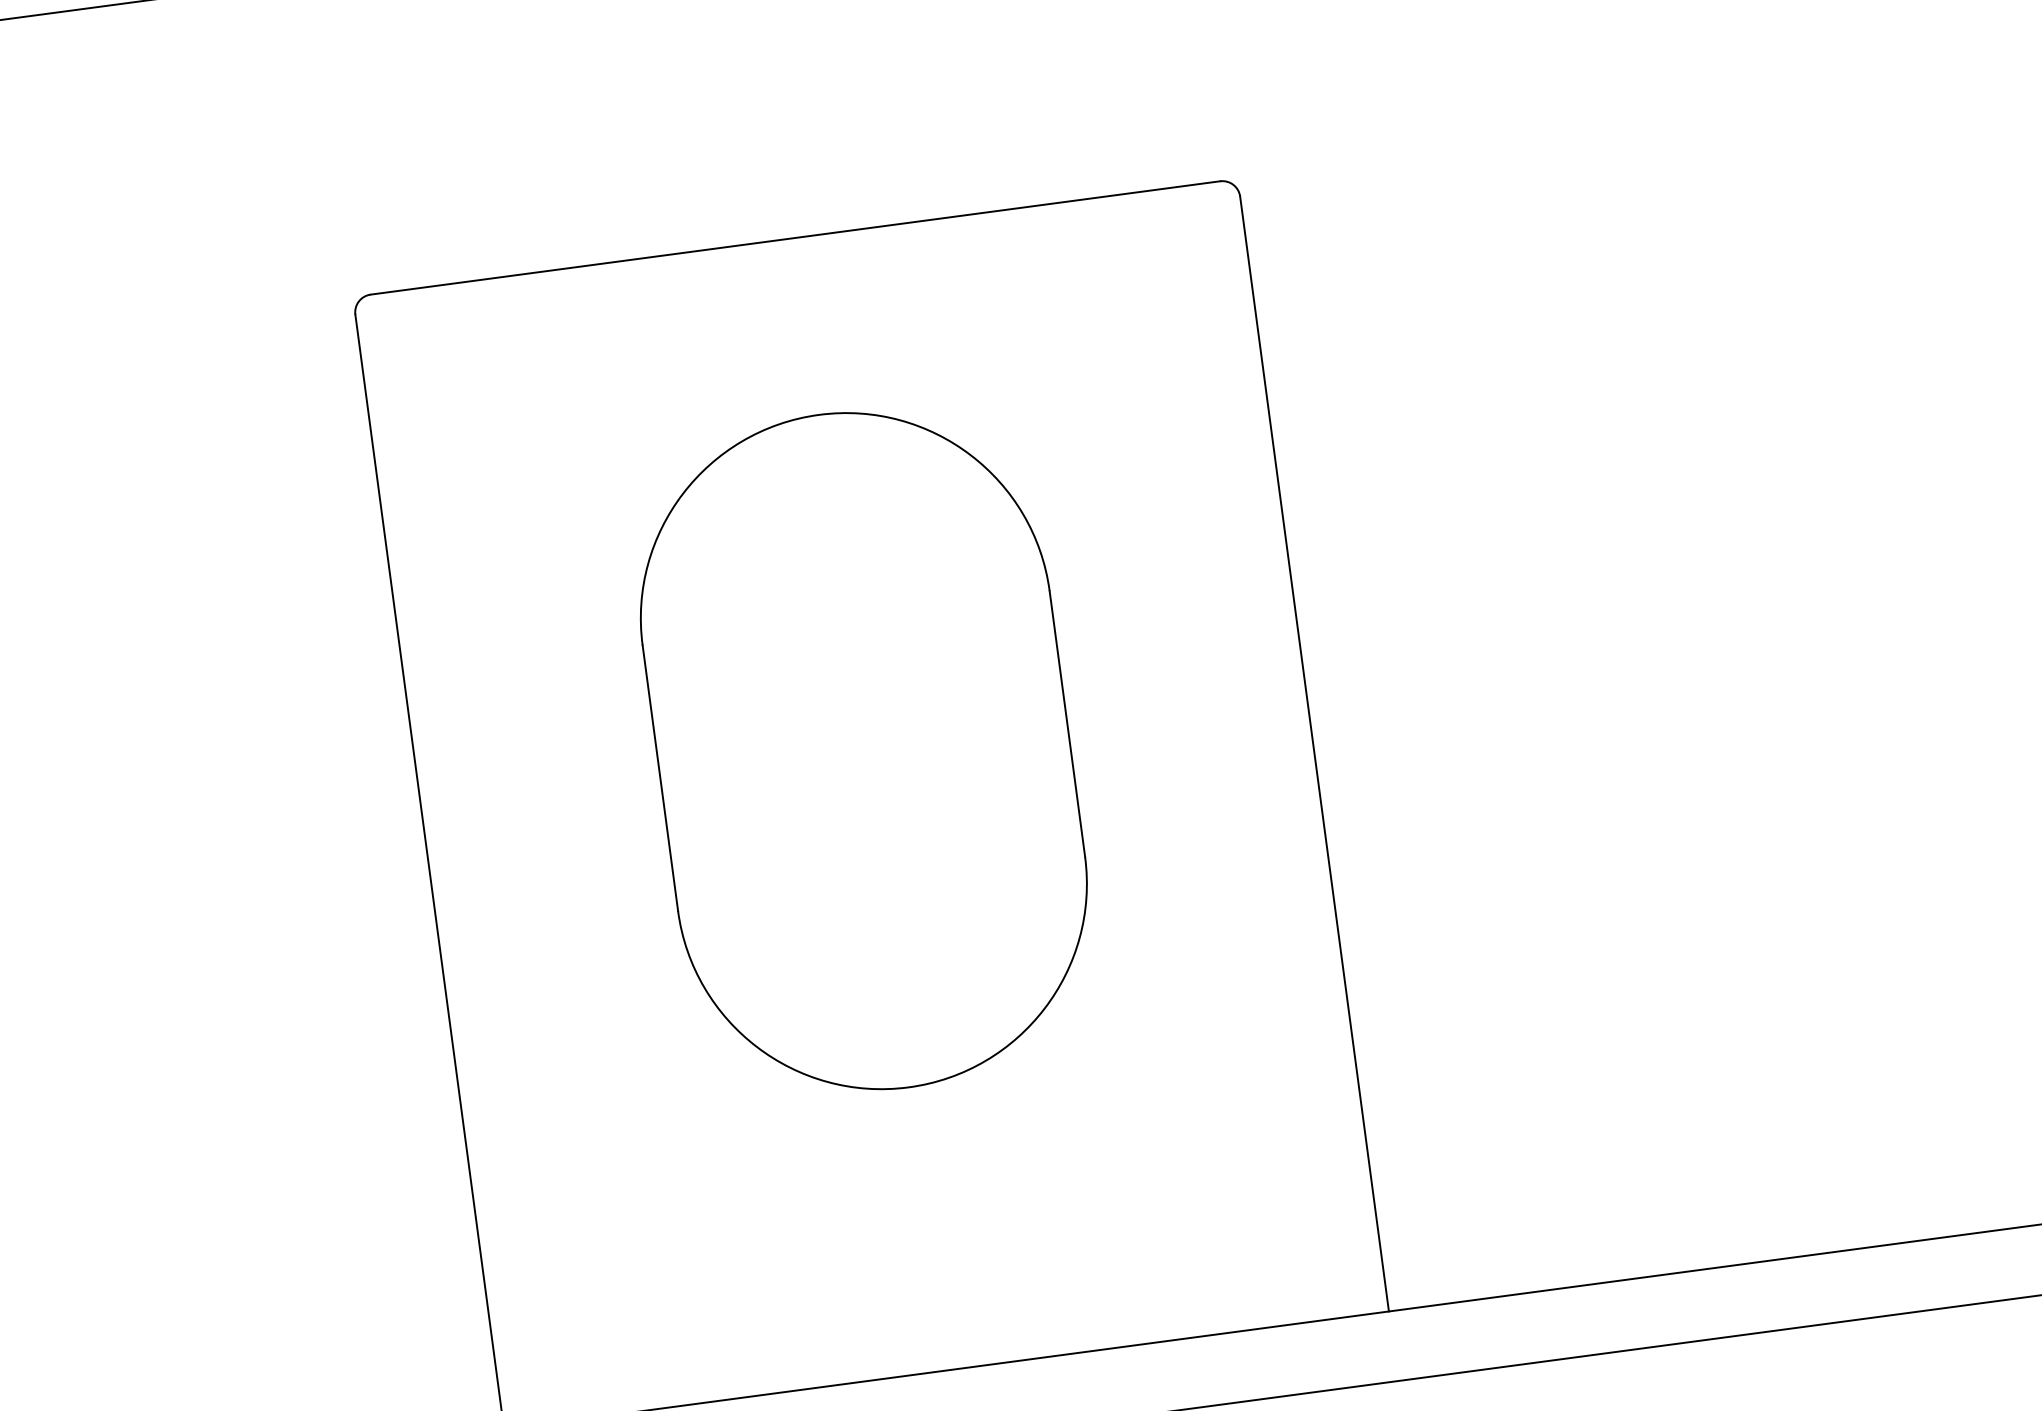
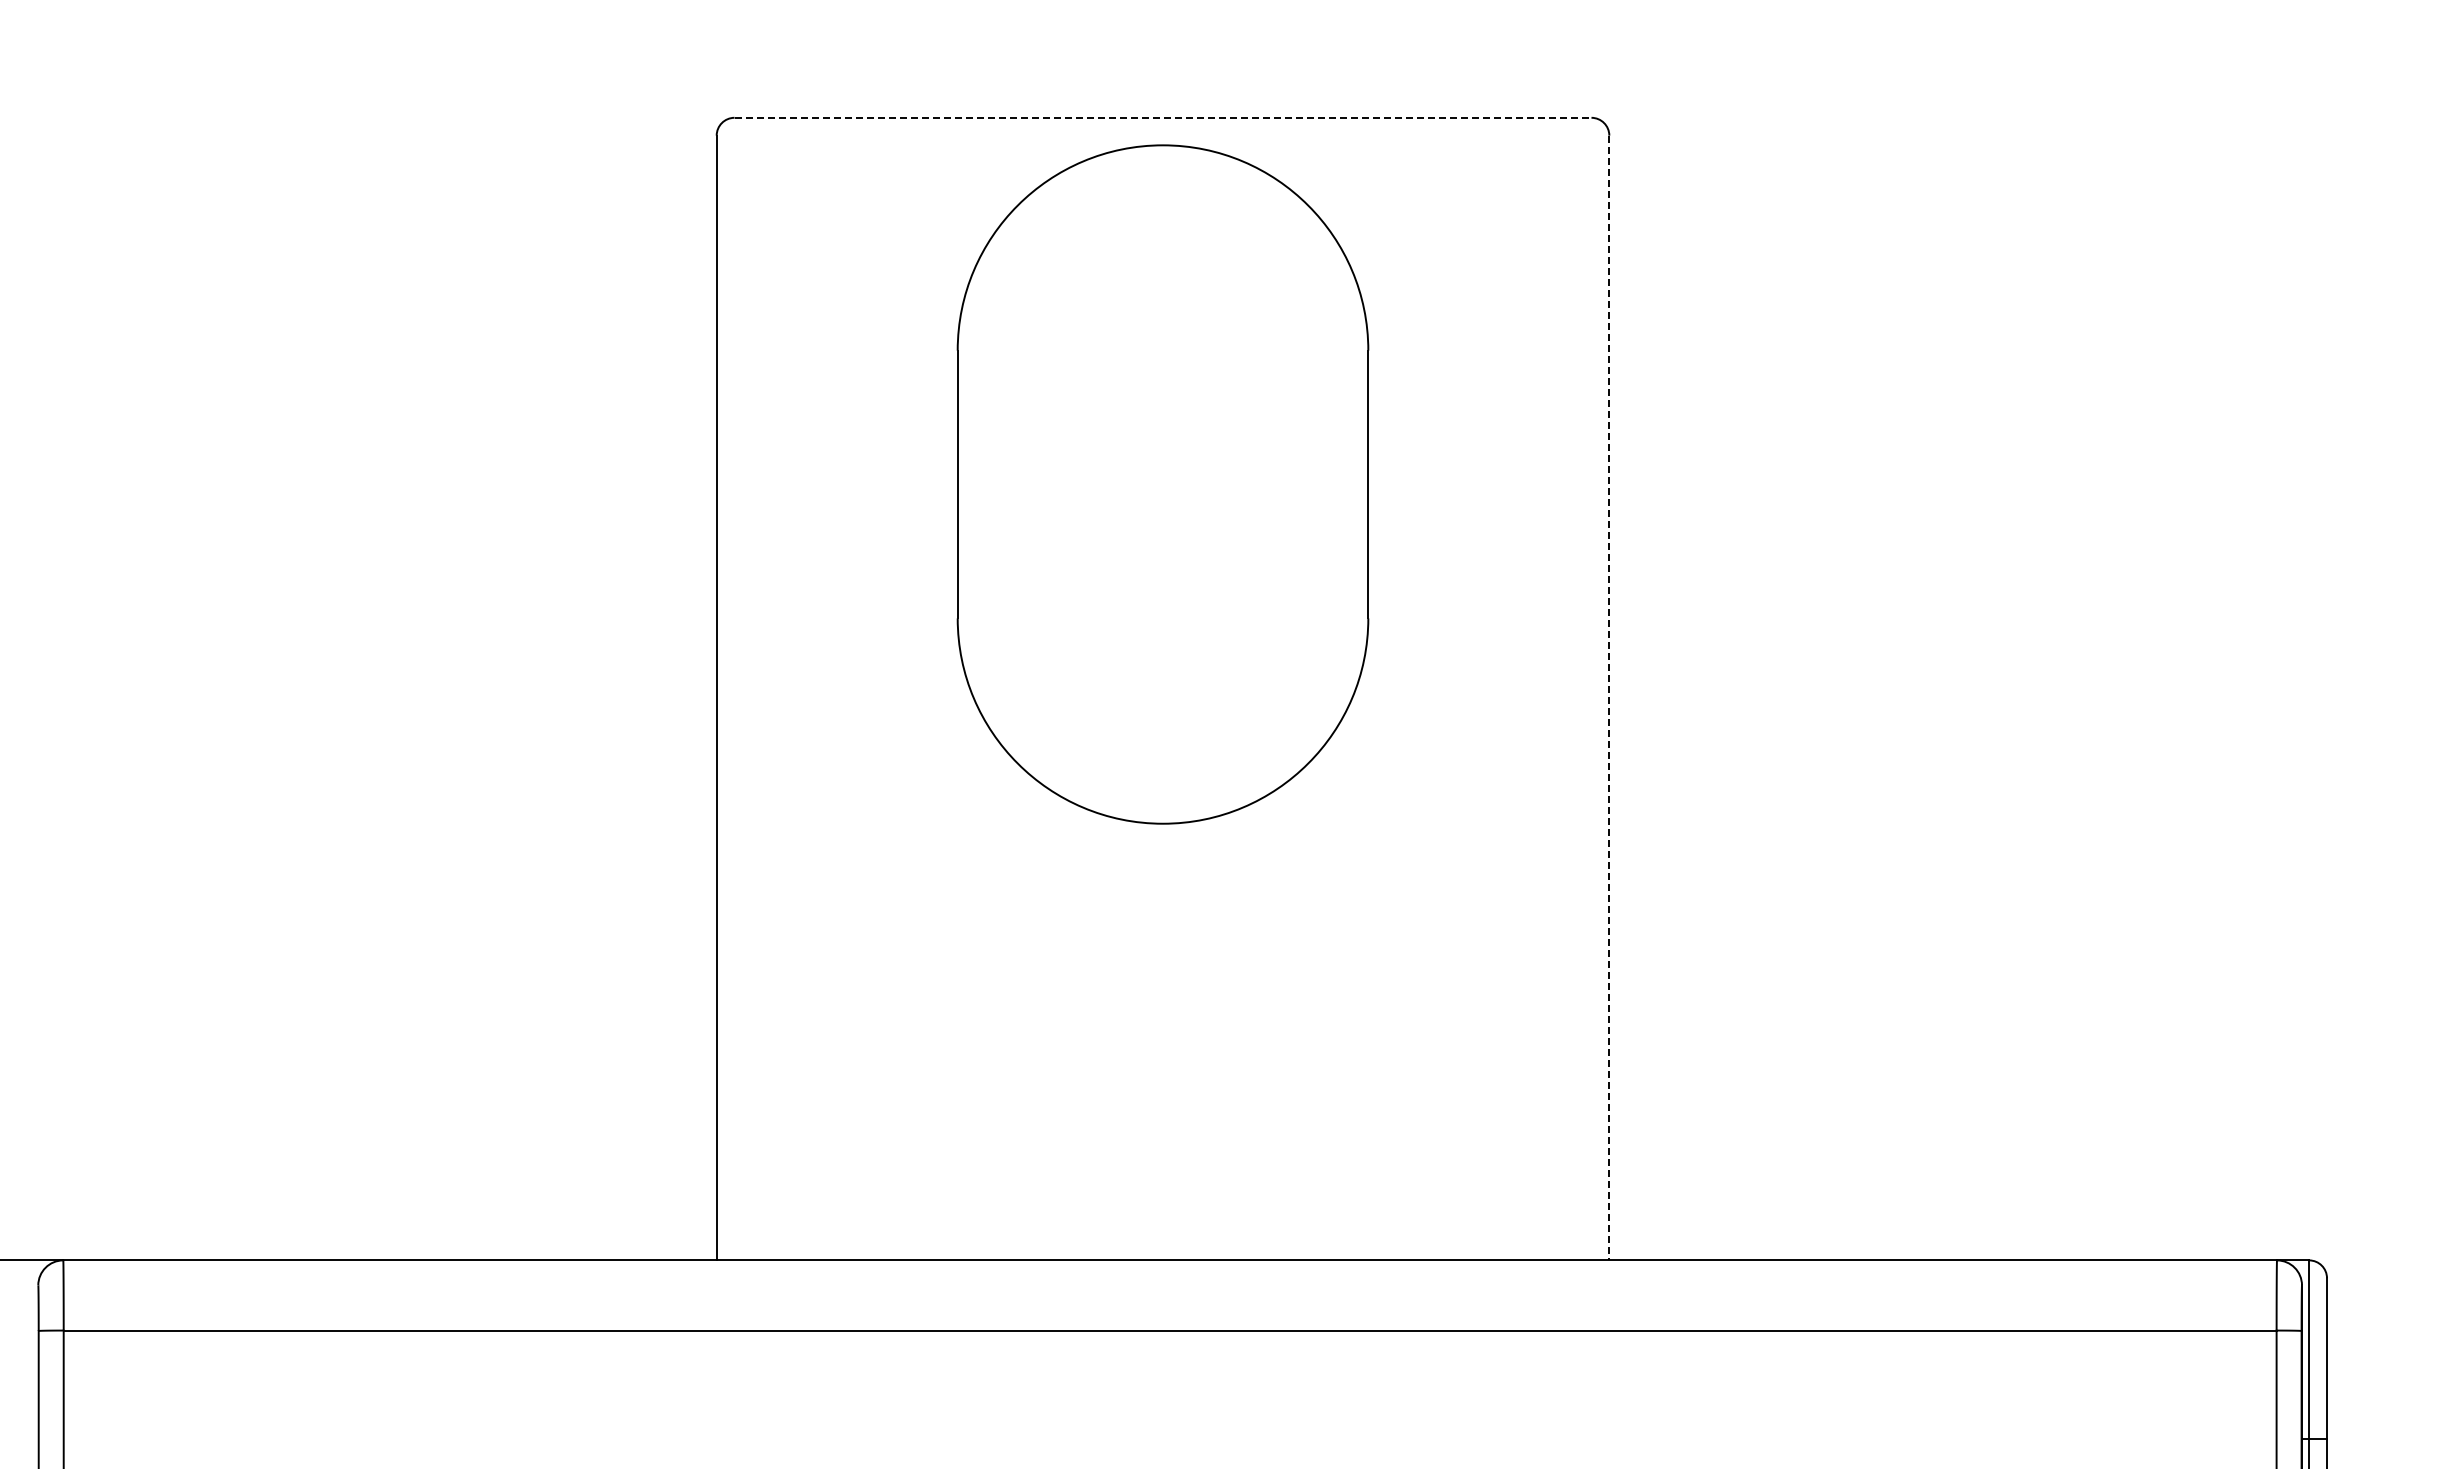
line: (795, 237) -> (1163, 117), solid -> dashed
part: (863, 751) -> (1162, 484), moved
line: (1314, 754) -> (1609, 698), solid -> dashed

